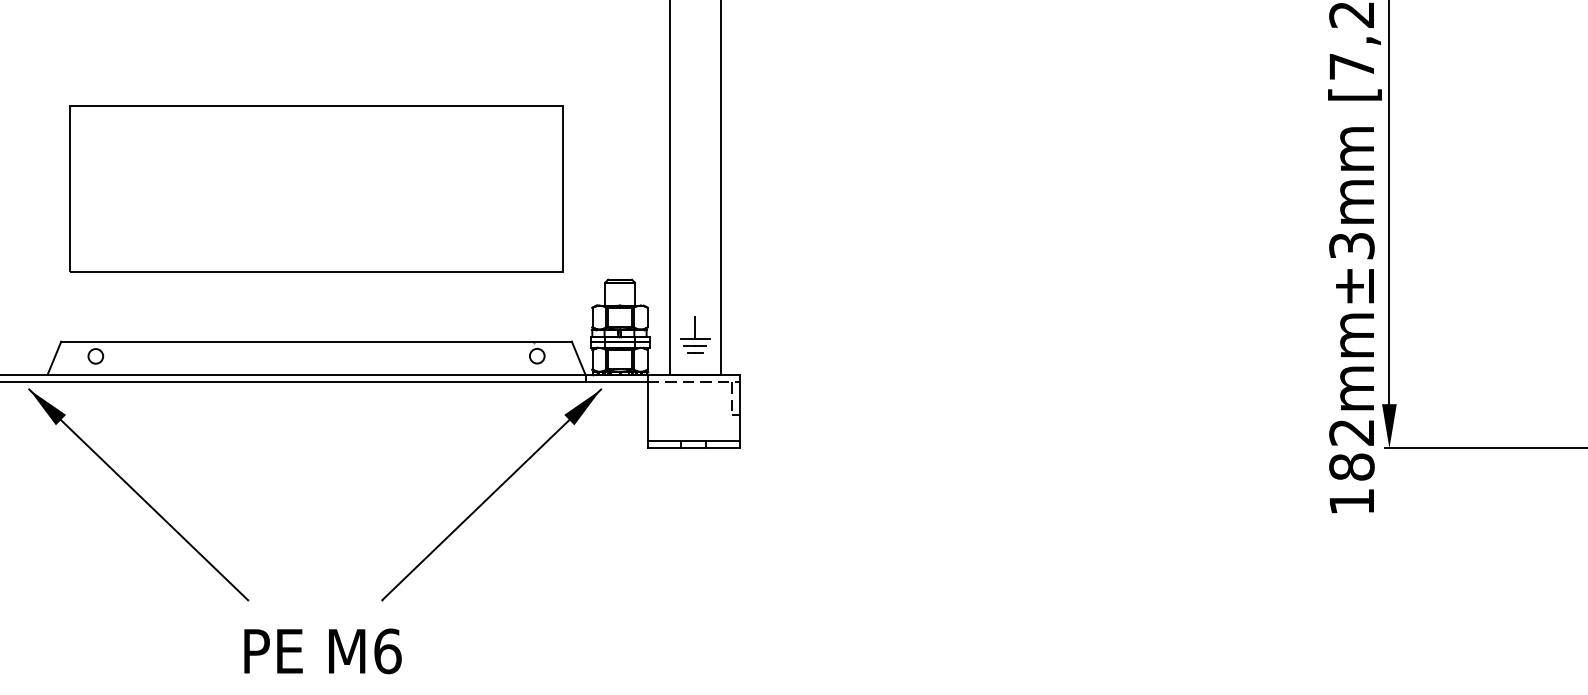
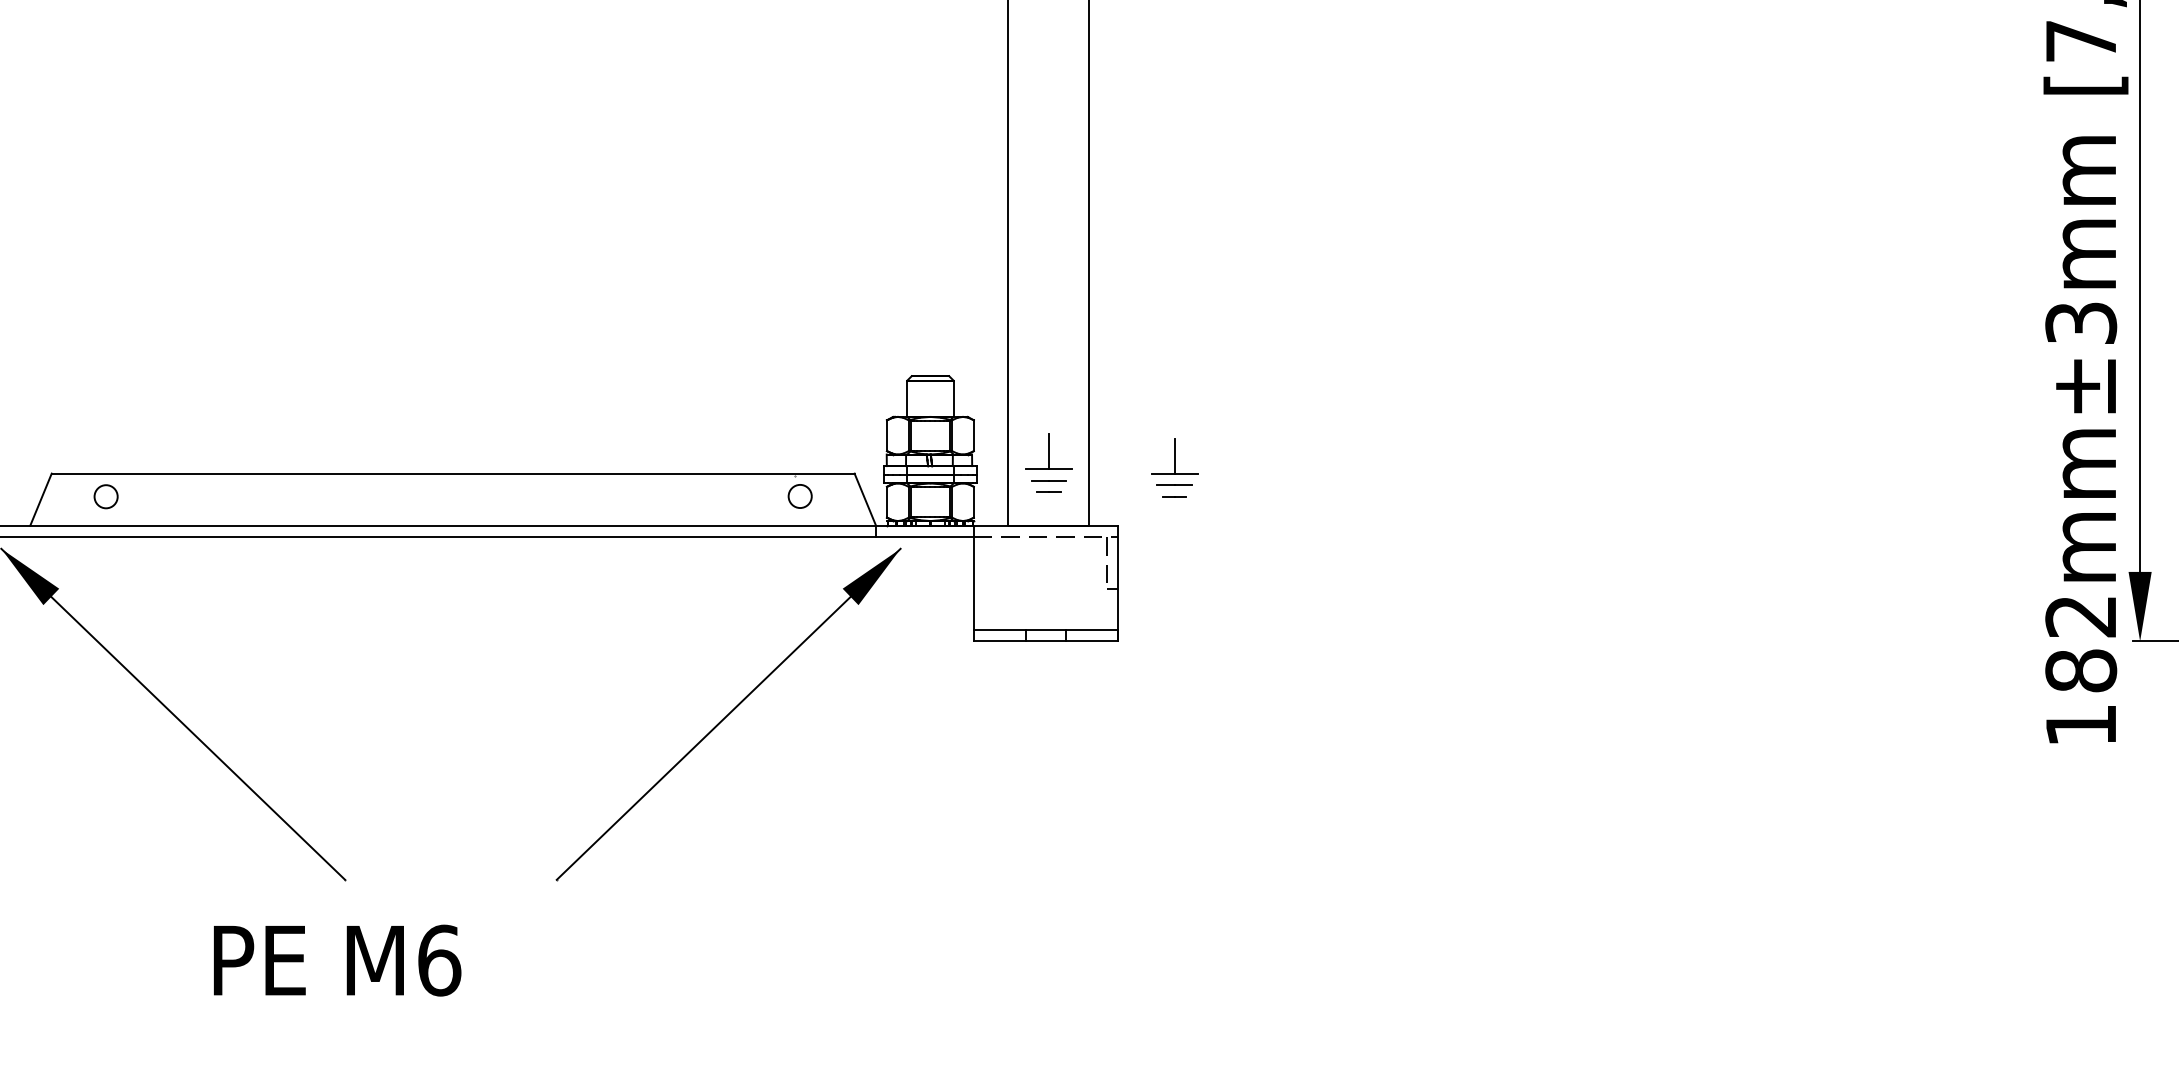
part: (316, 188) -> (453, 232), removed
part: (775, 337) -> (1174, 467), added
text: (322, 651) -> (336, 960), moved

